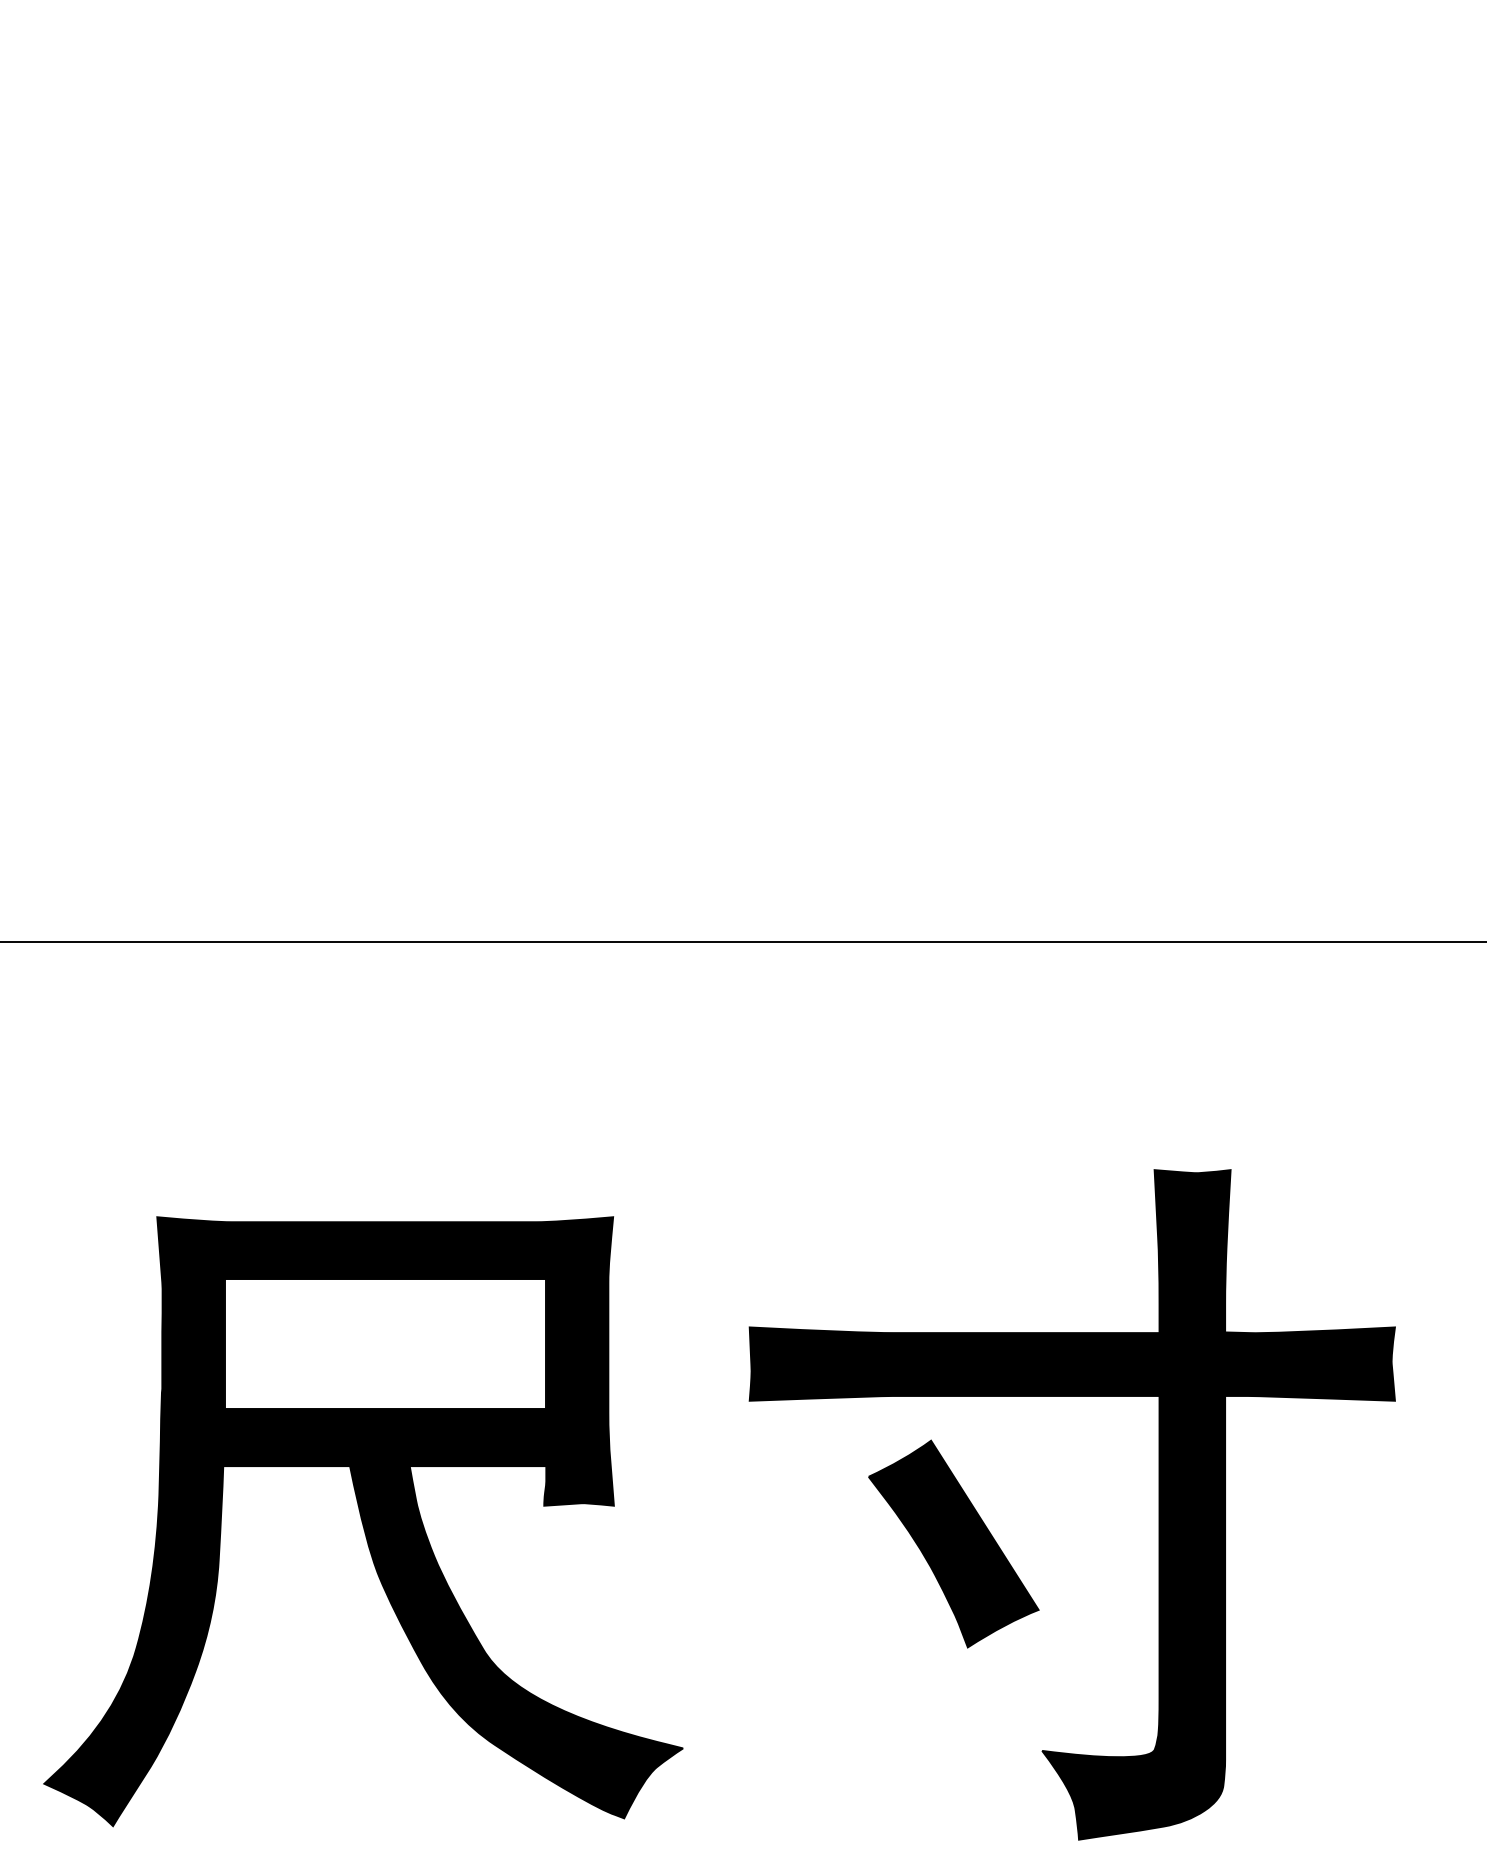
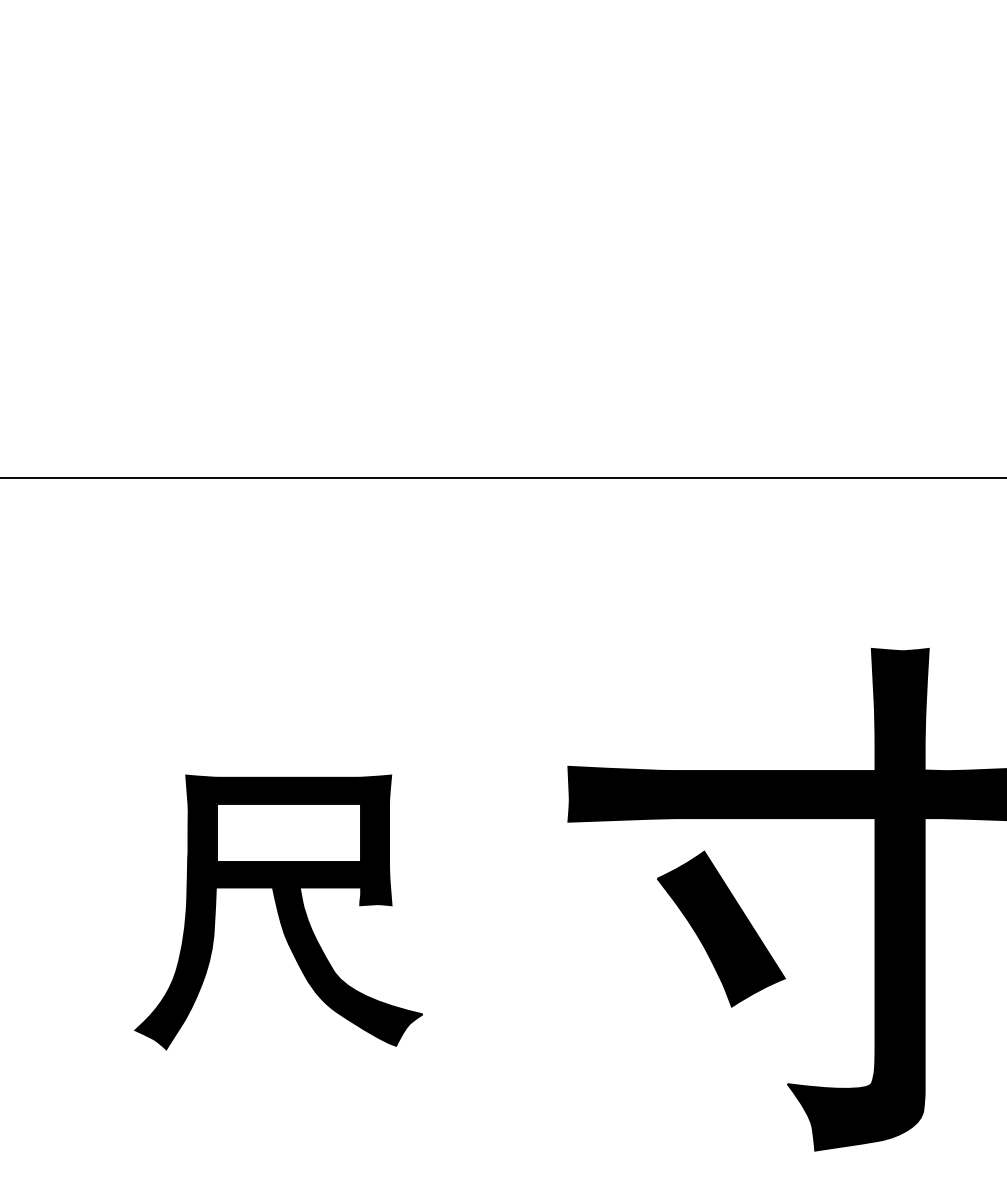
part: (363, 1521) -> (278, 912), size x0.6

